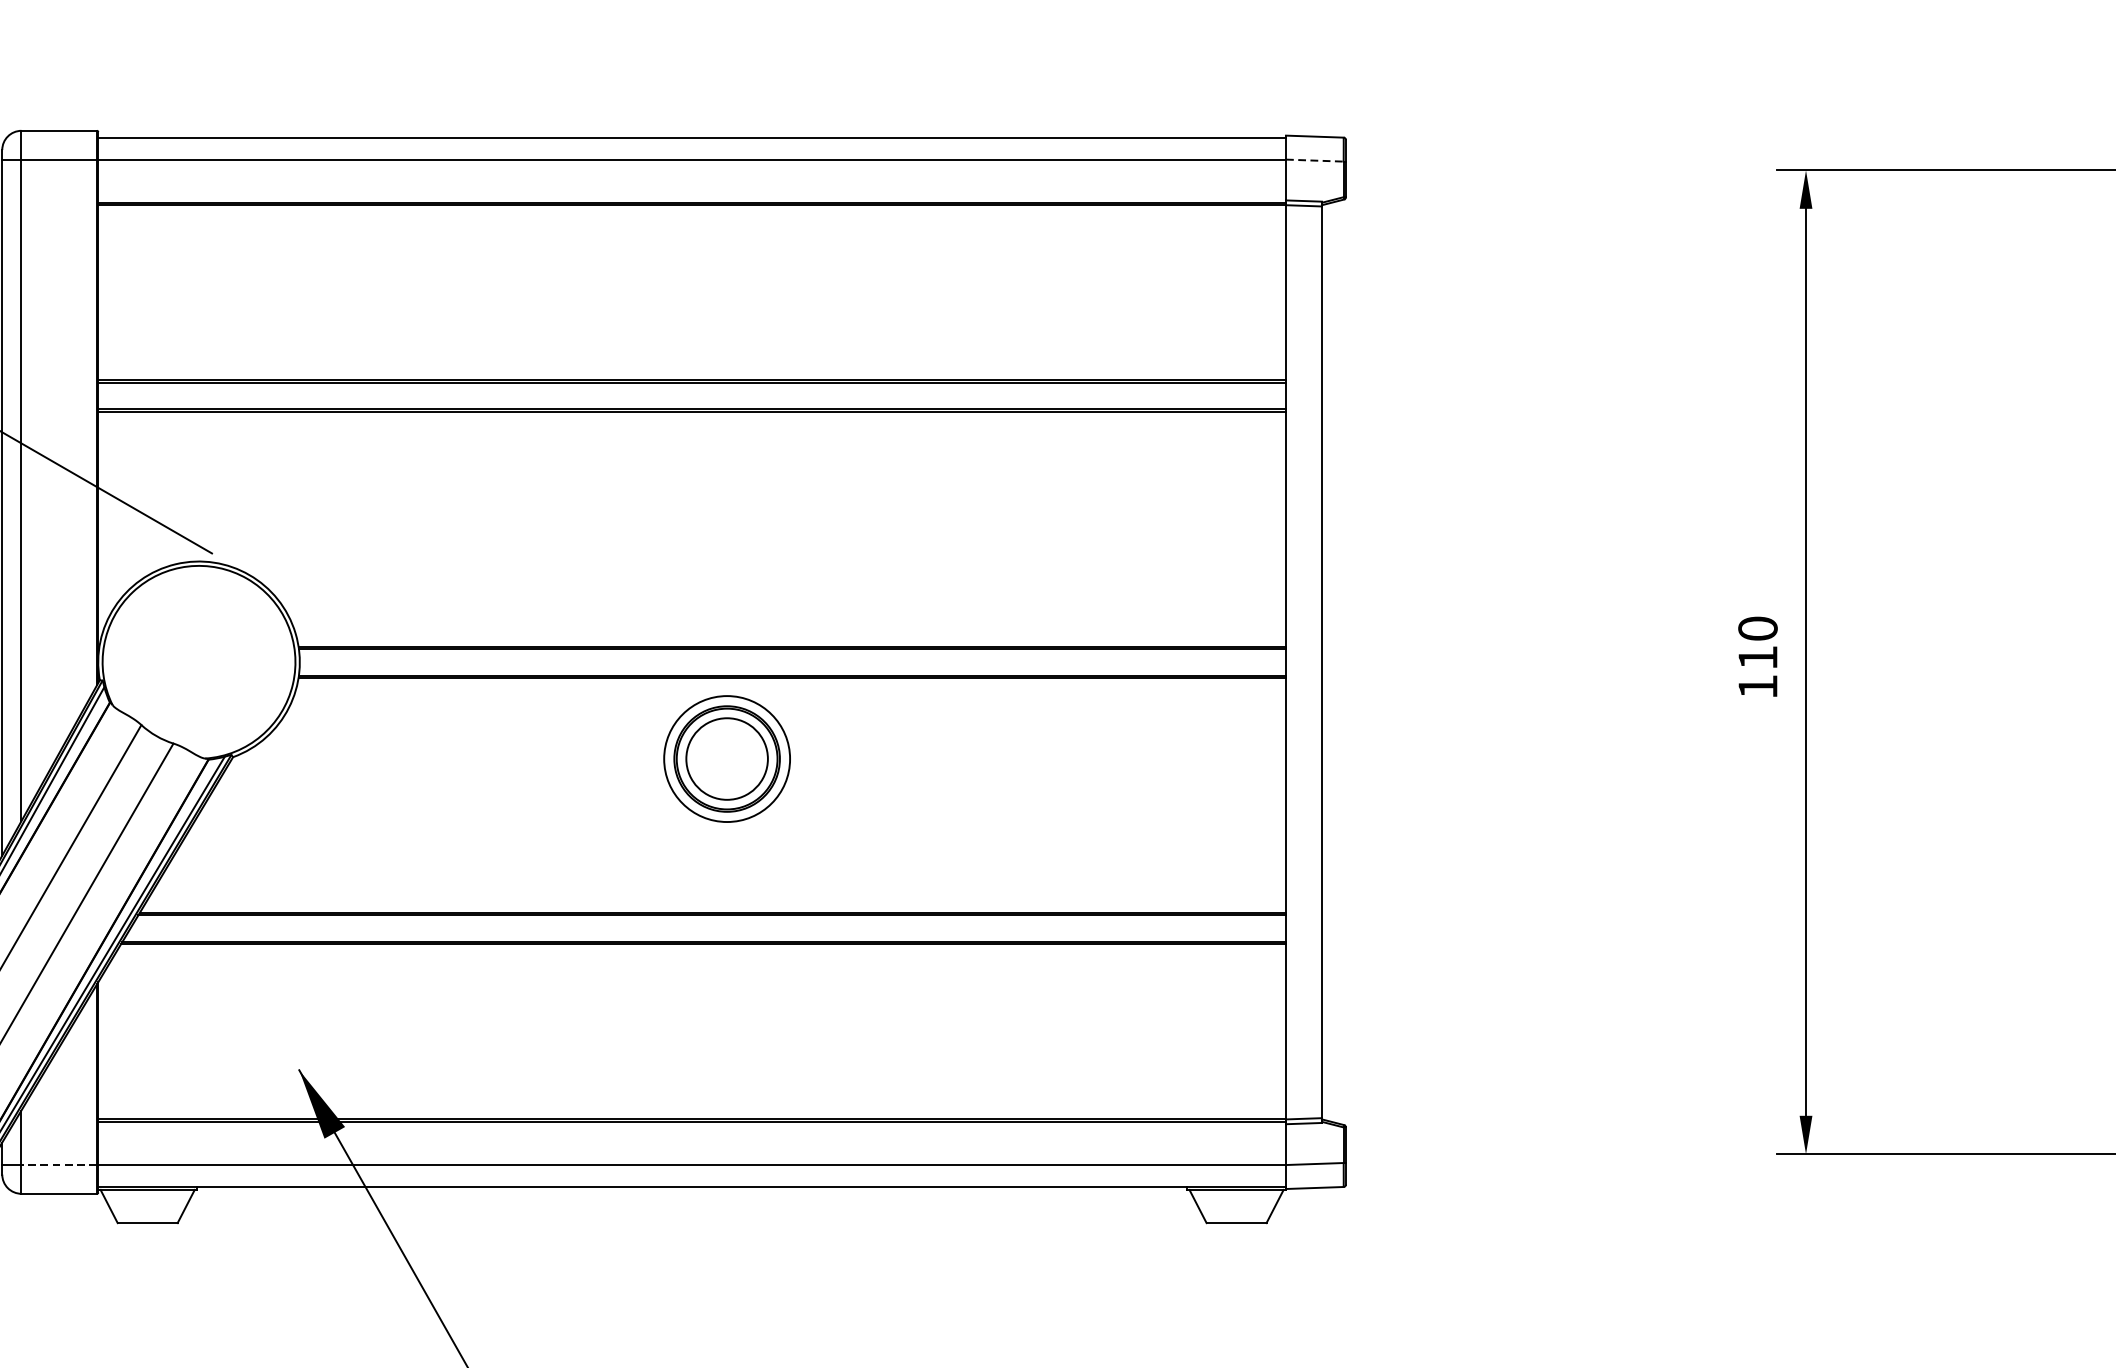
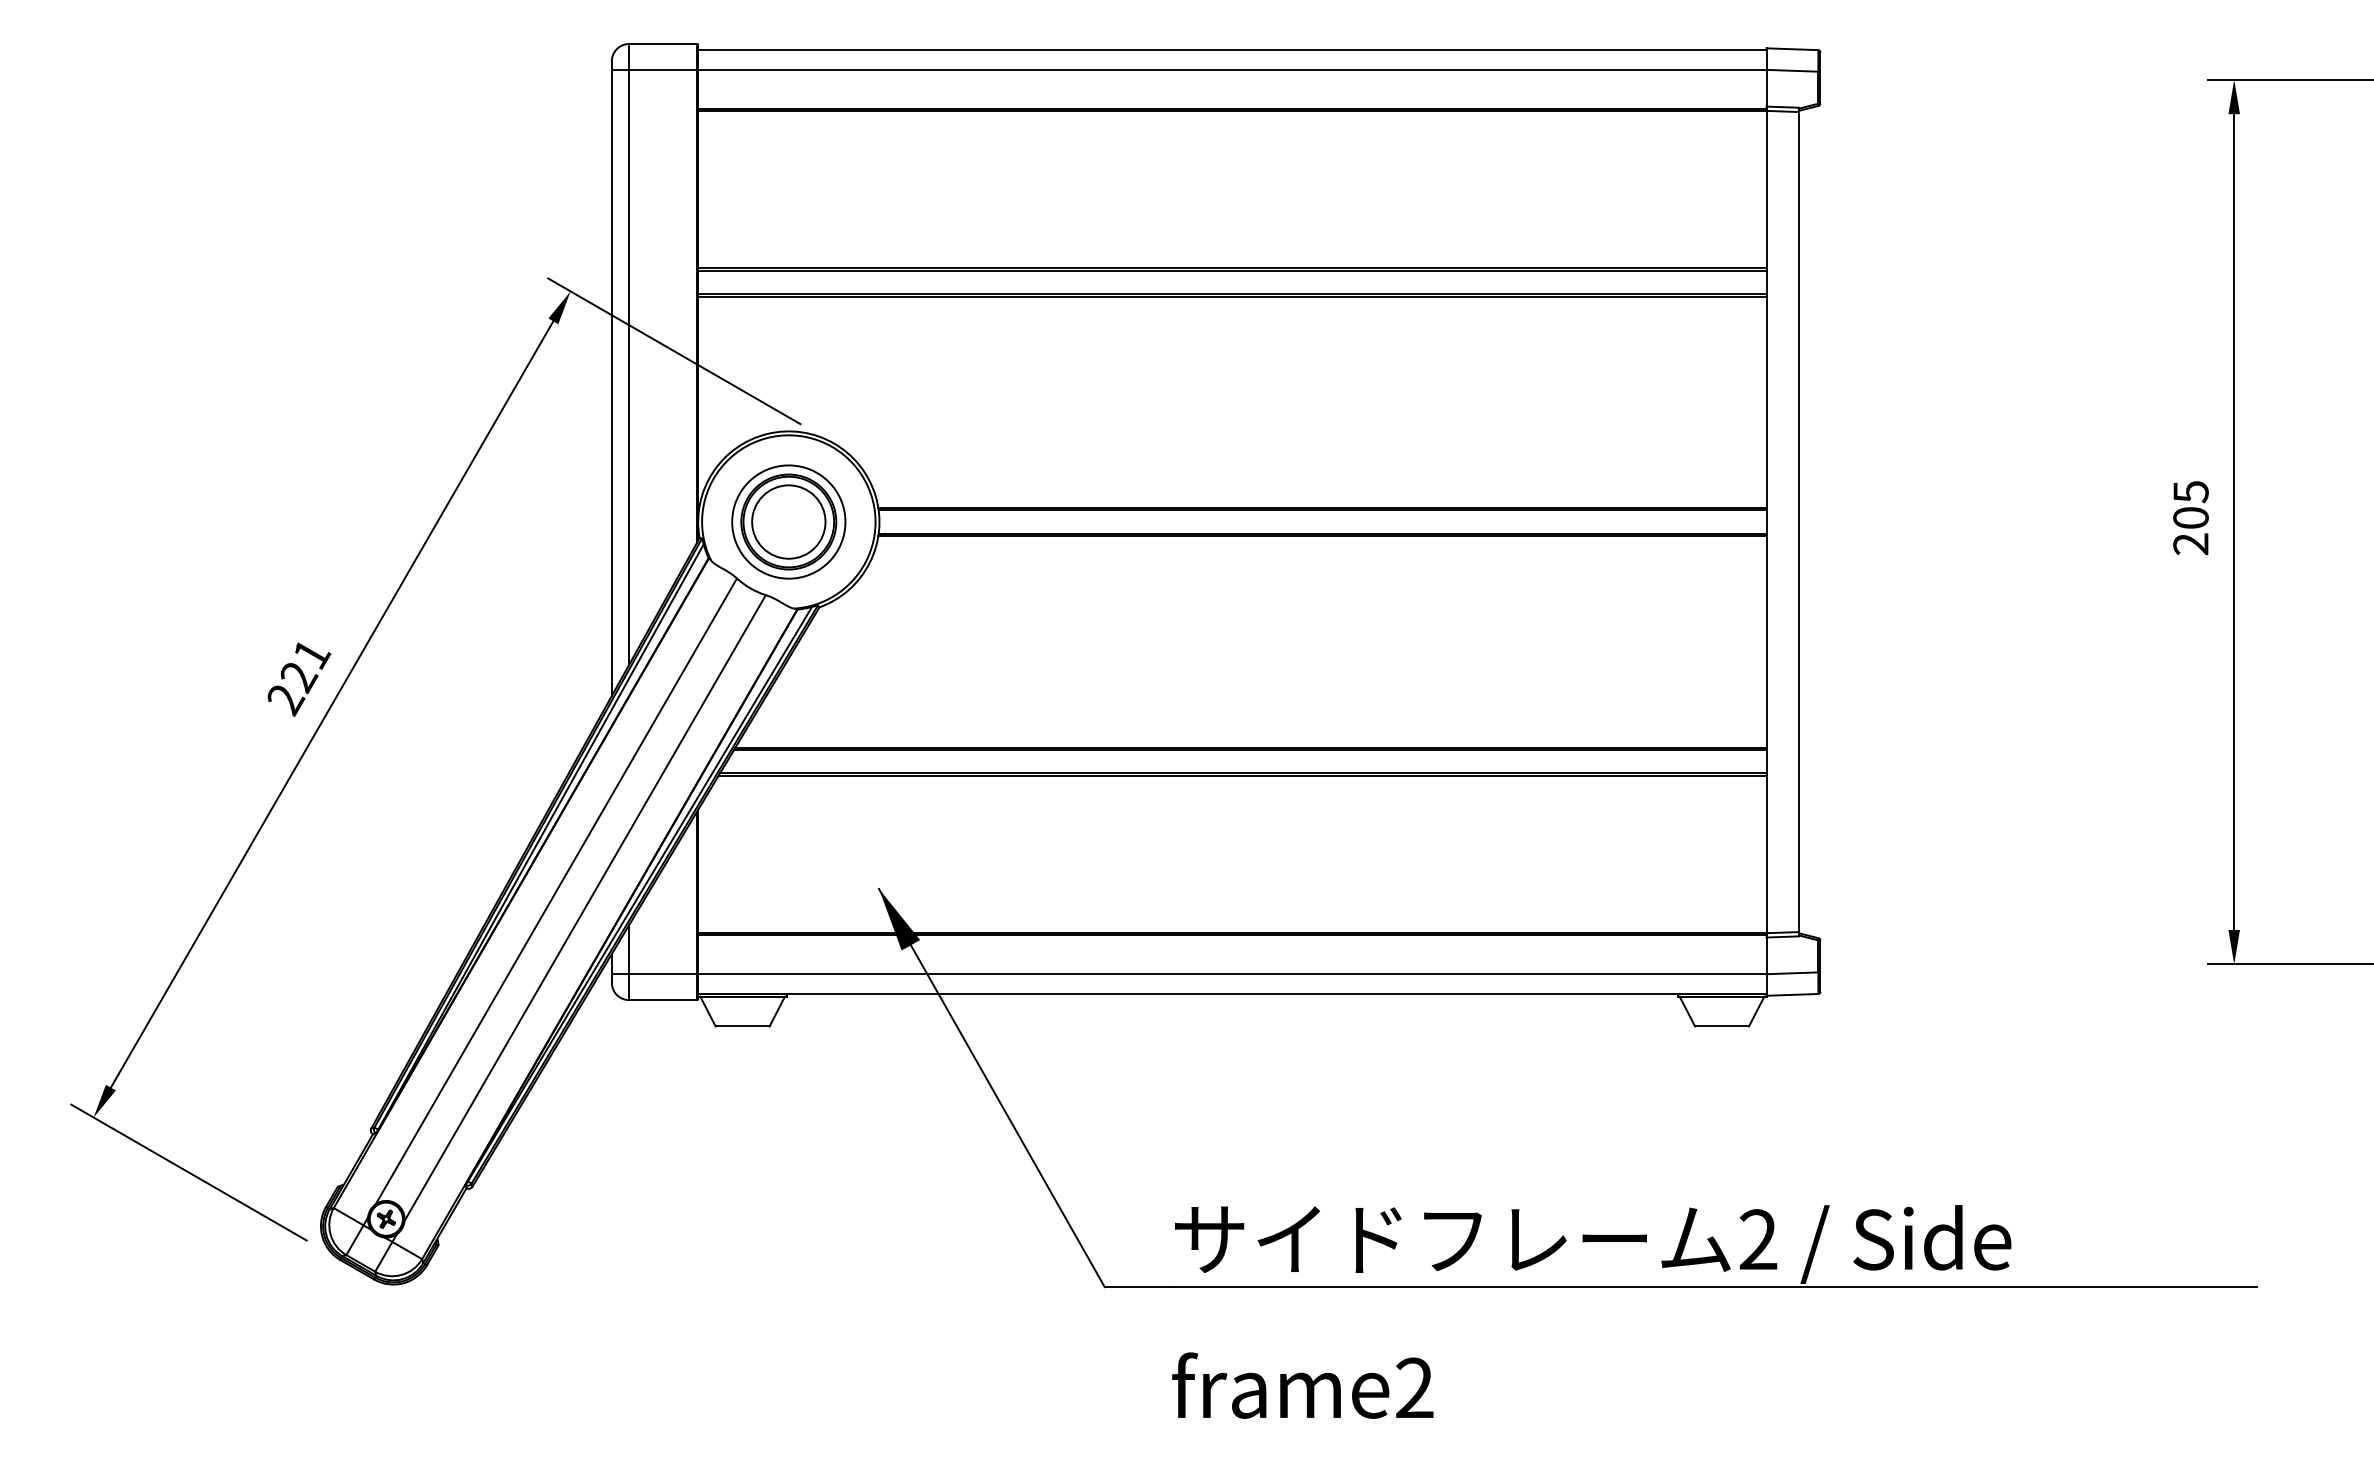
line: (1314, 160) -> (1792, 70), dashed -> solid
text: (1757, 658) -> (2190, 518), 110 -> 205
part: (726, 758) -> (788, 521), moved
line: (59, 1165) -> (663, 974), dashed -> solid

